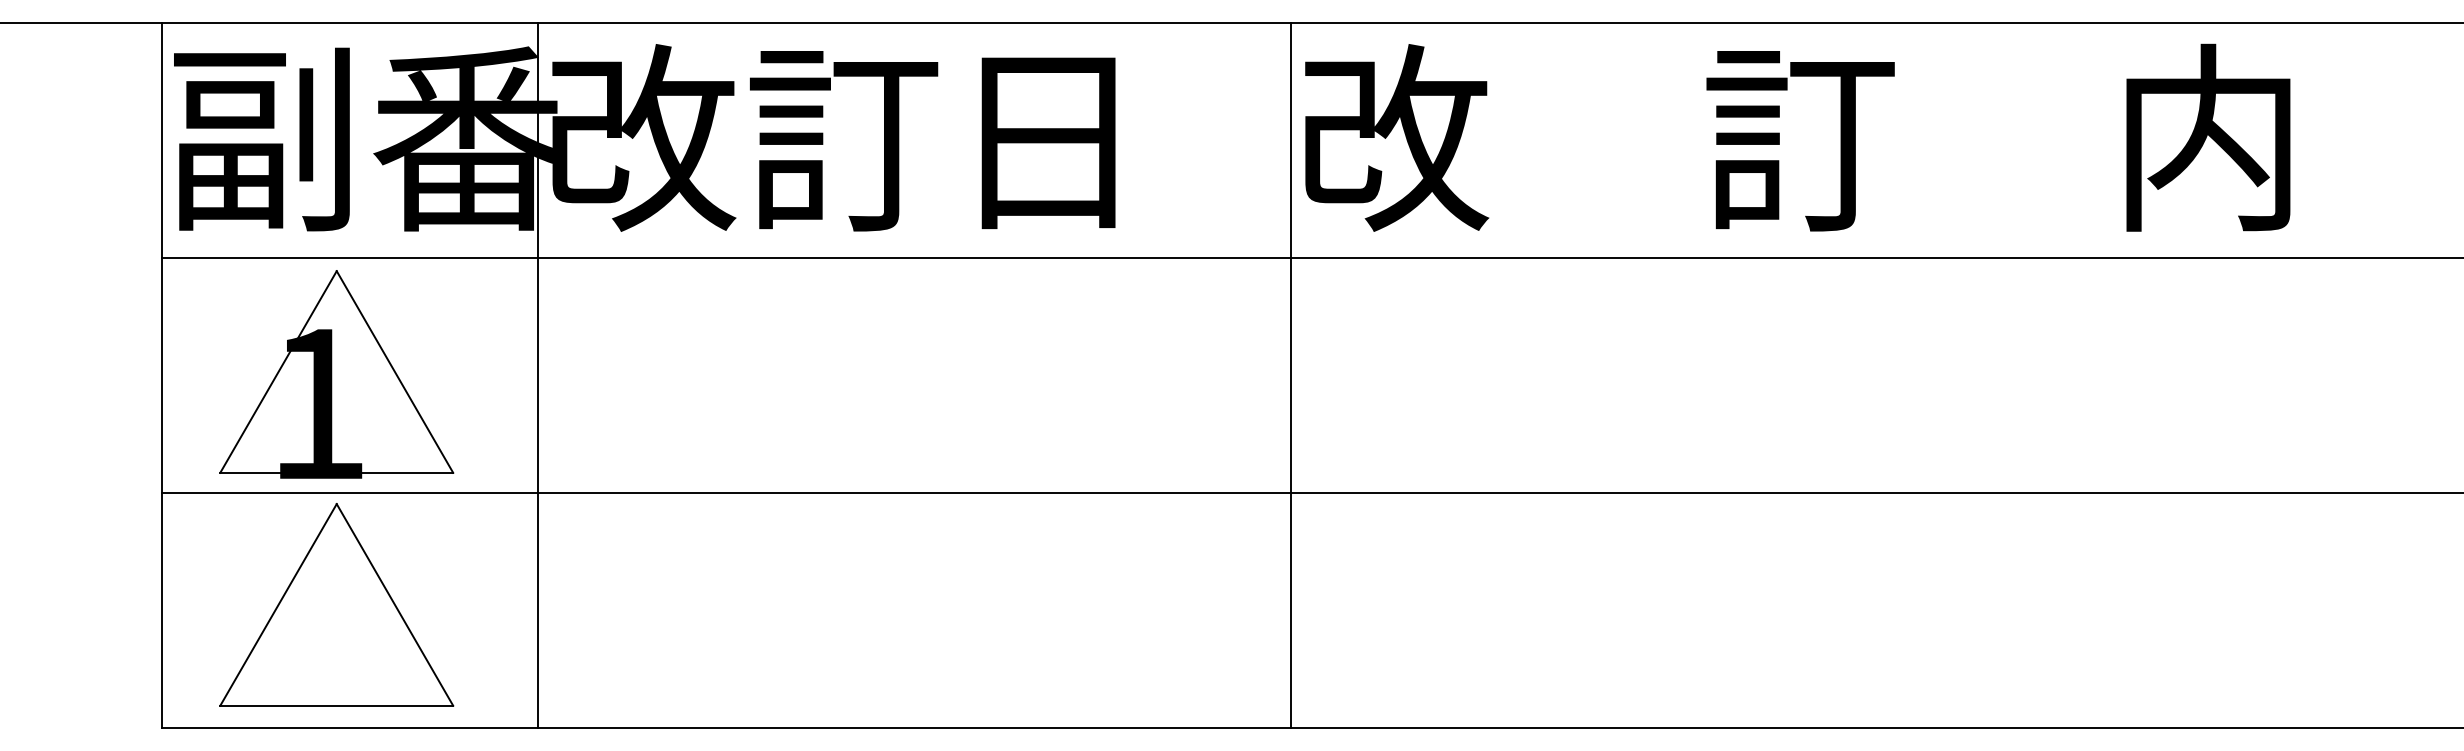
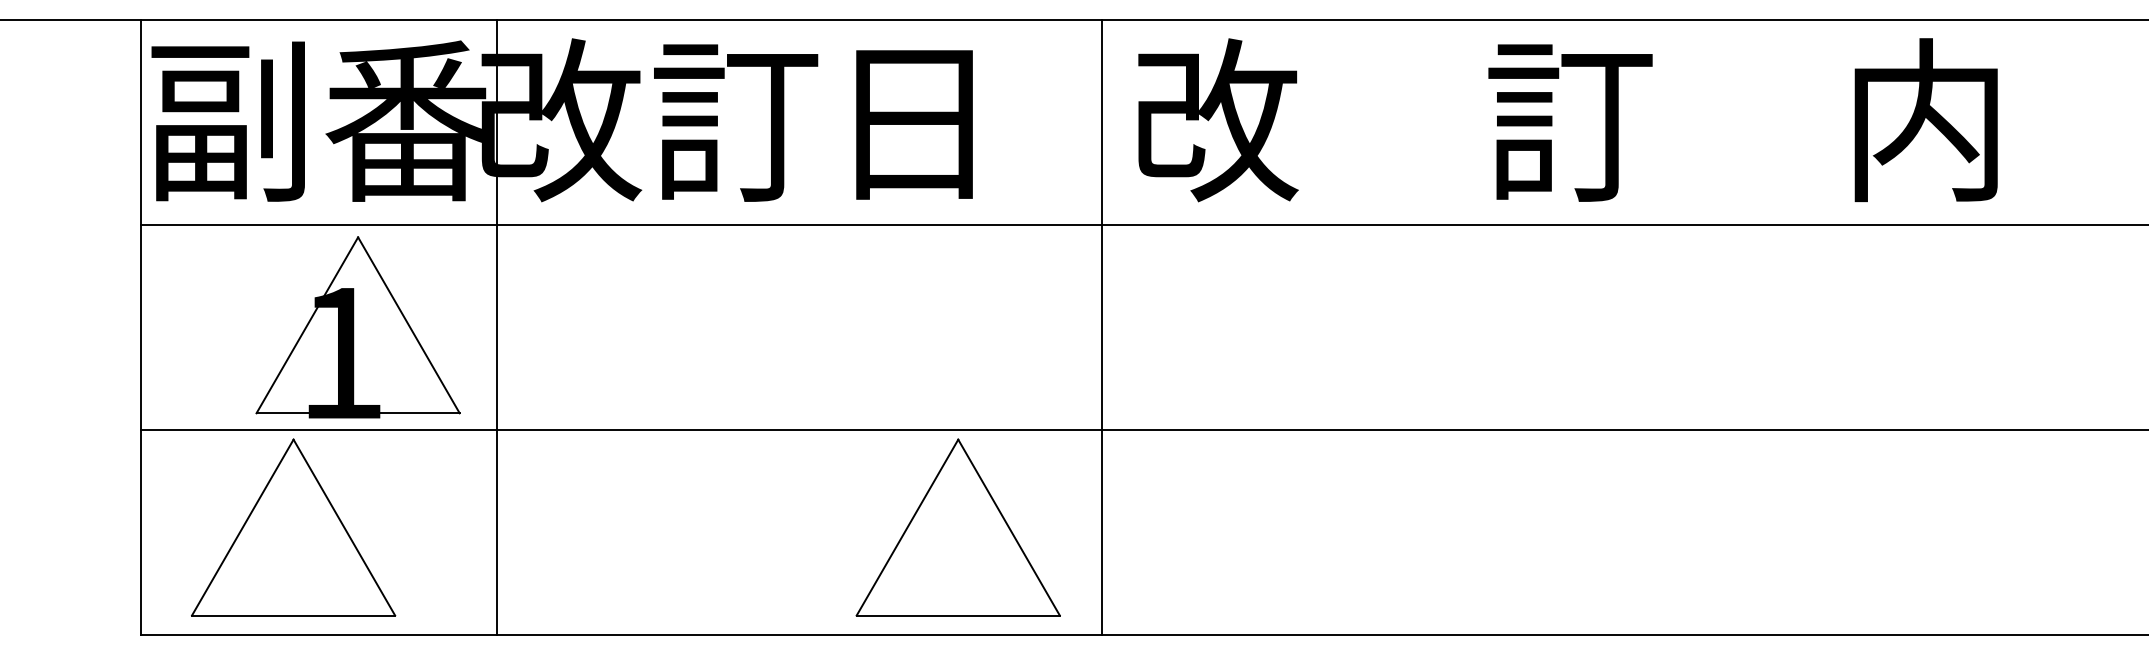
part: (336, 374) -> (357, 327), moved
line: (538, 375) -> (497, 327), moved
line: (1291, 375) -> (1101, 327), moved
part: (1098, 604) -> (958, 527), added

